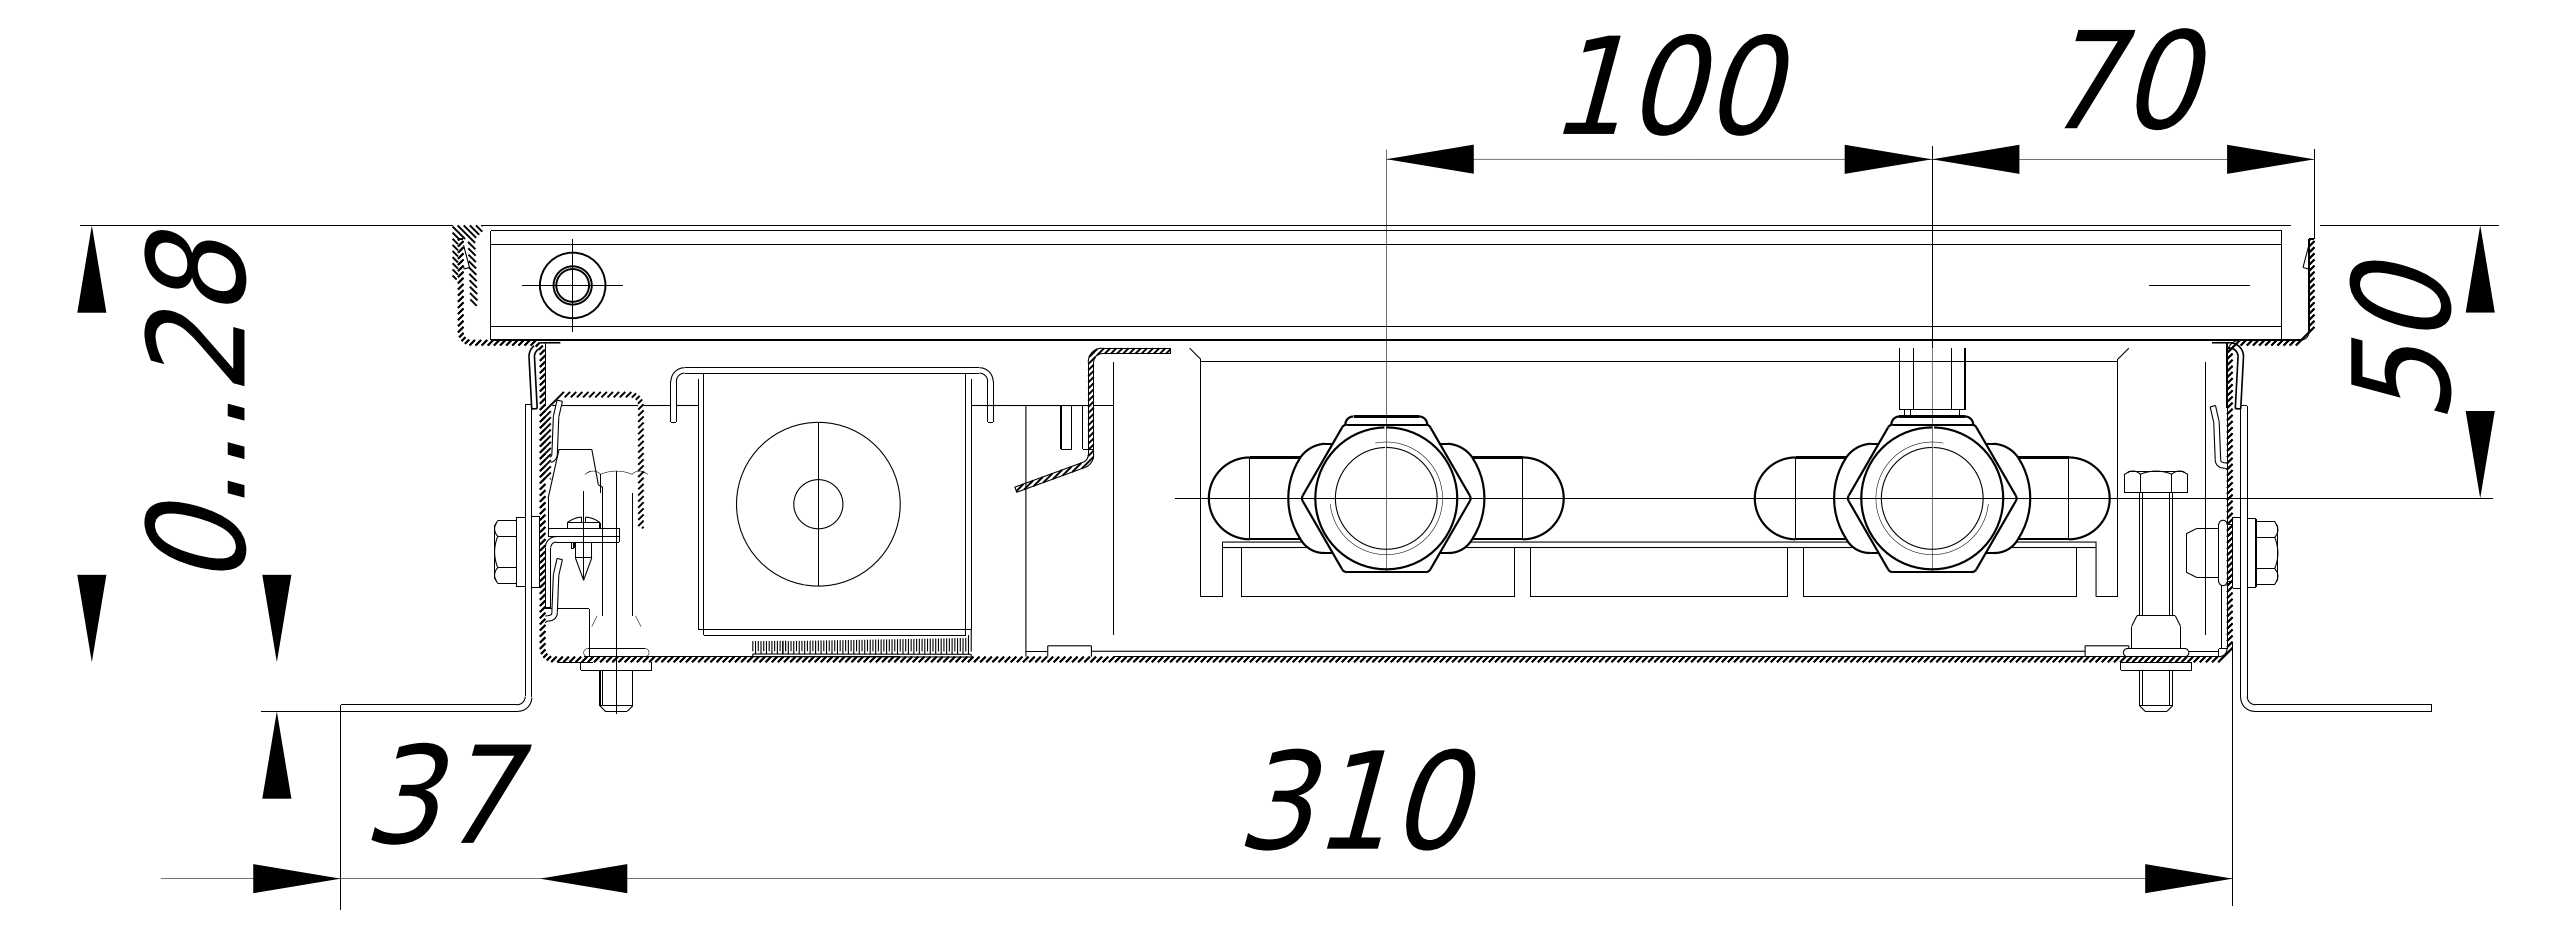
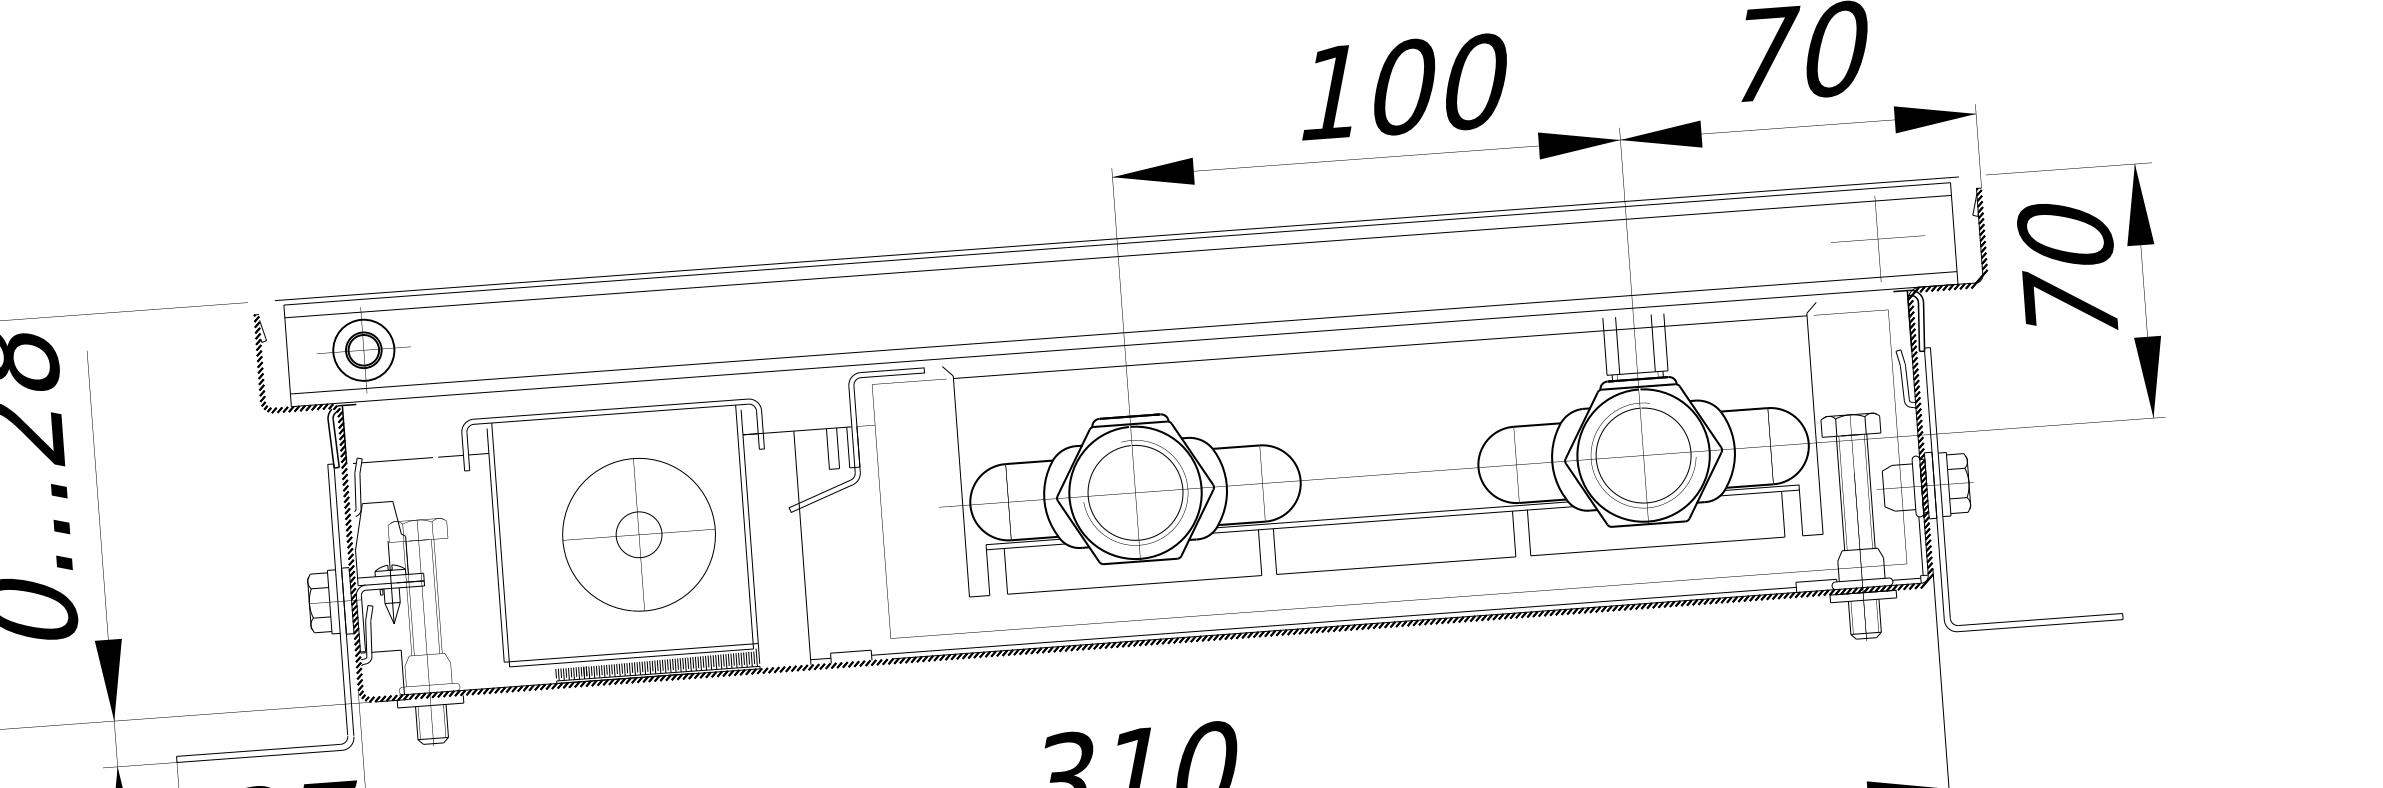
text: (1675, 84) -> (1403, 86), moved
hatch: (467, 265) -> (264, 338), removed
text: (2401, 372) -> (2071, 306), 50 -> 70
hatch: (1093, 419) -> (857, 439), removed
hatch: (594, 459) -> (396, 510), removed
part: (818, 503) -> (639, 534), moved

